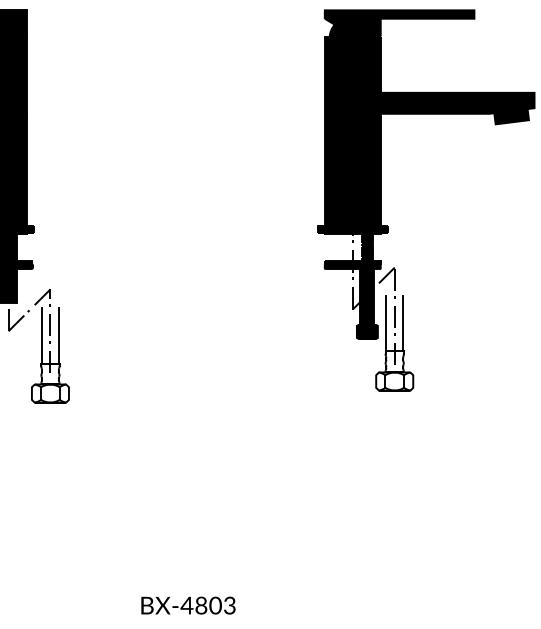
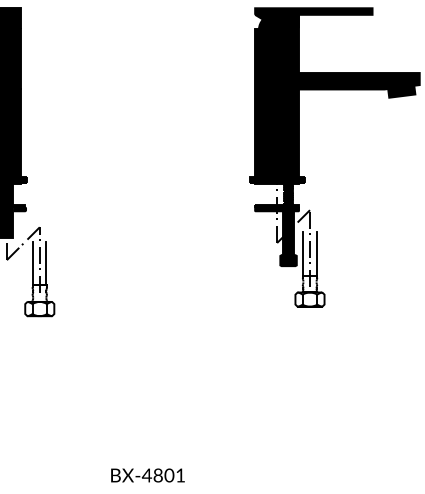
text: (229, 605) -> (180, 475), BX-4803 -> BX-4801

